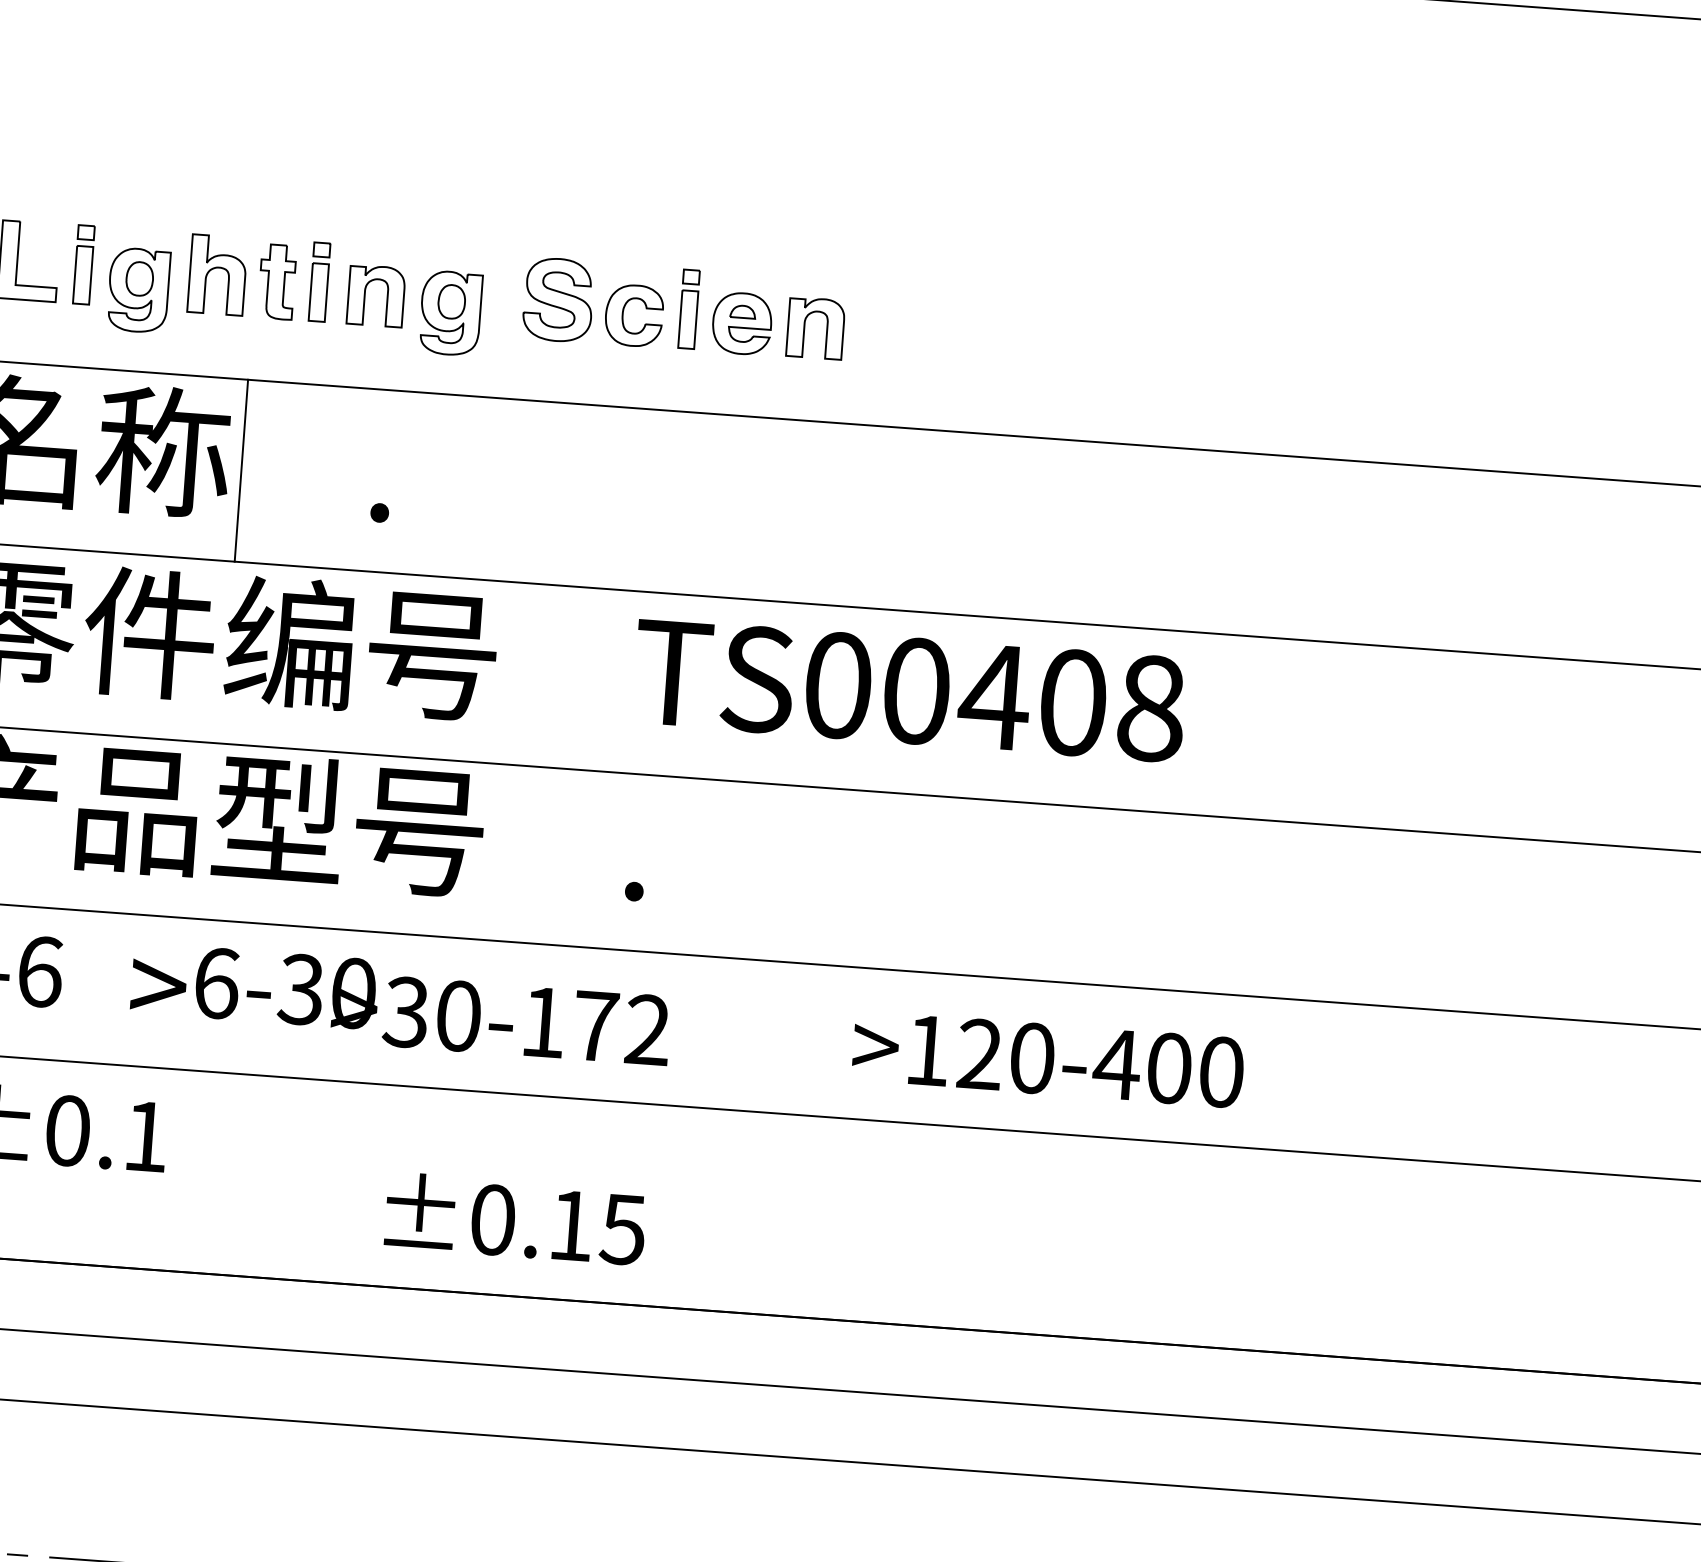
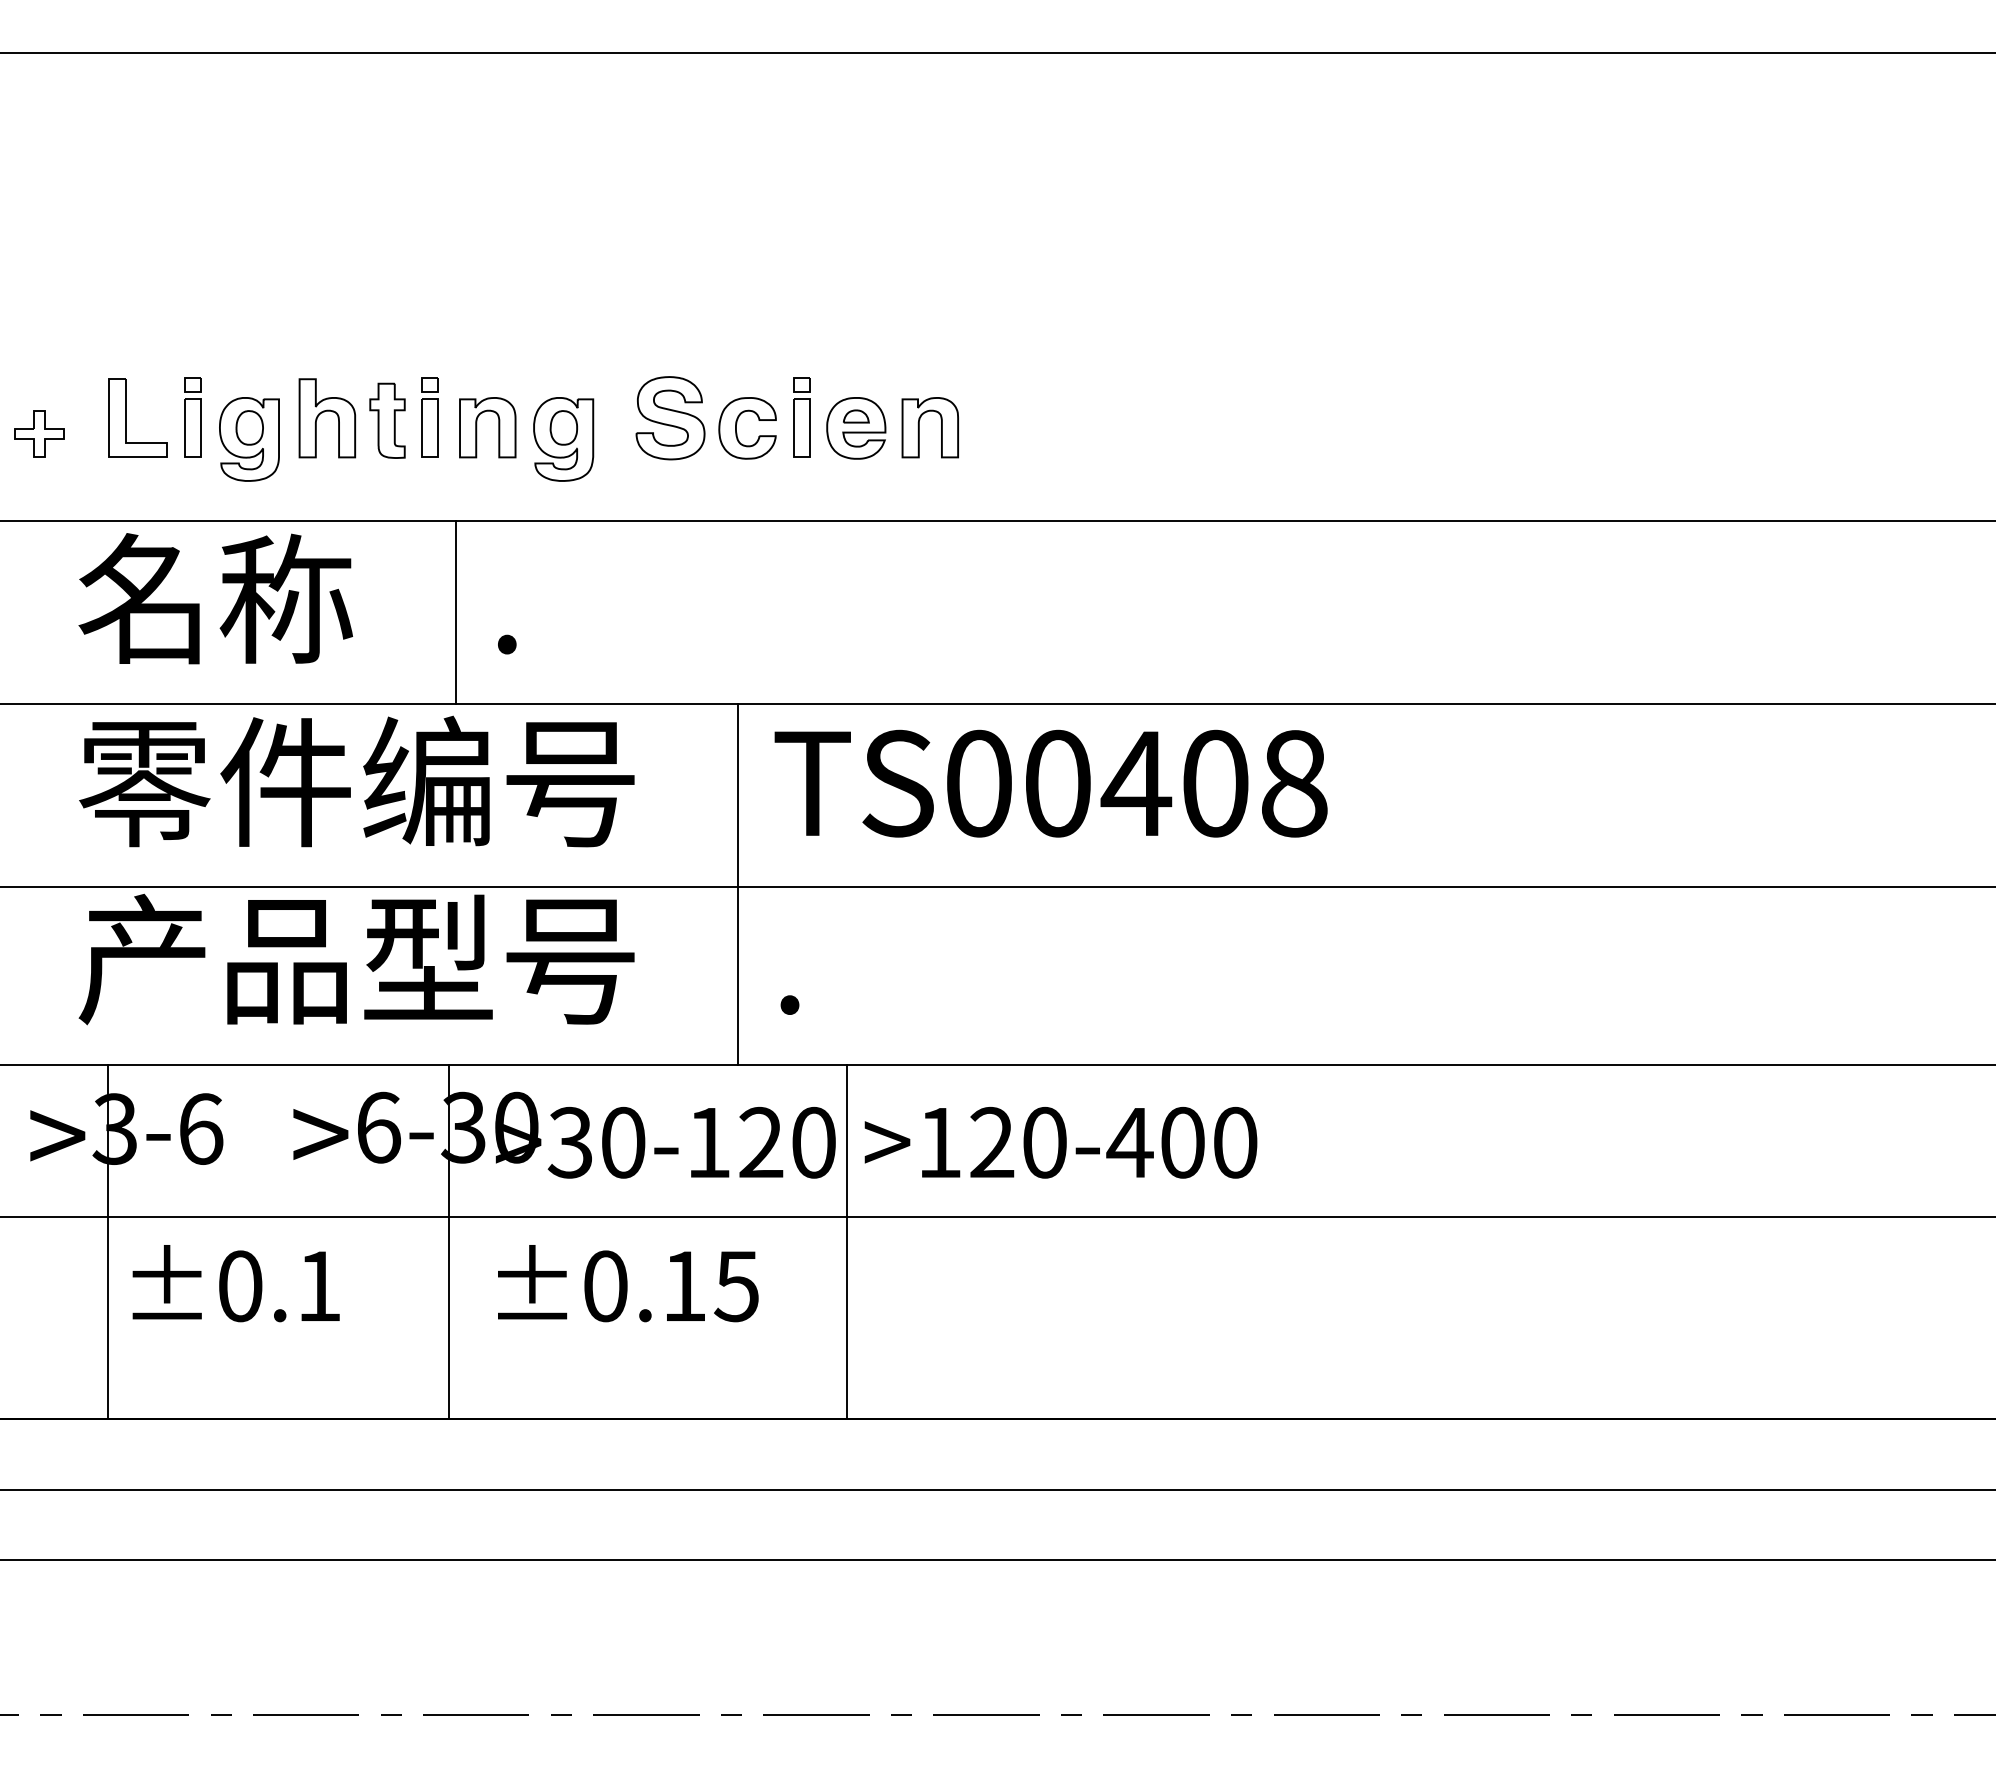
line: (241, 470) -> (455, 612), moved
line: (591, 768) -> (738, 884), added
text: (621, 1027) -> (787, 1142), 30-172 -> 30-120
text: (1047, 1059) -> (1060, 1142), moved
line: (277, 1101) -> (448, 1241), added
line: (673, 1130) -> (846, 1241), added
text: (515, 1218) -> (628, 1283), moved

